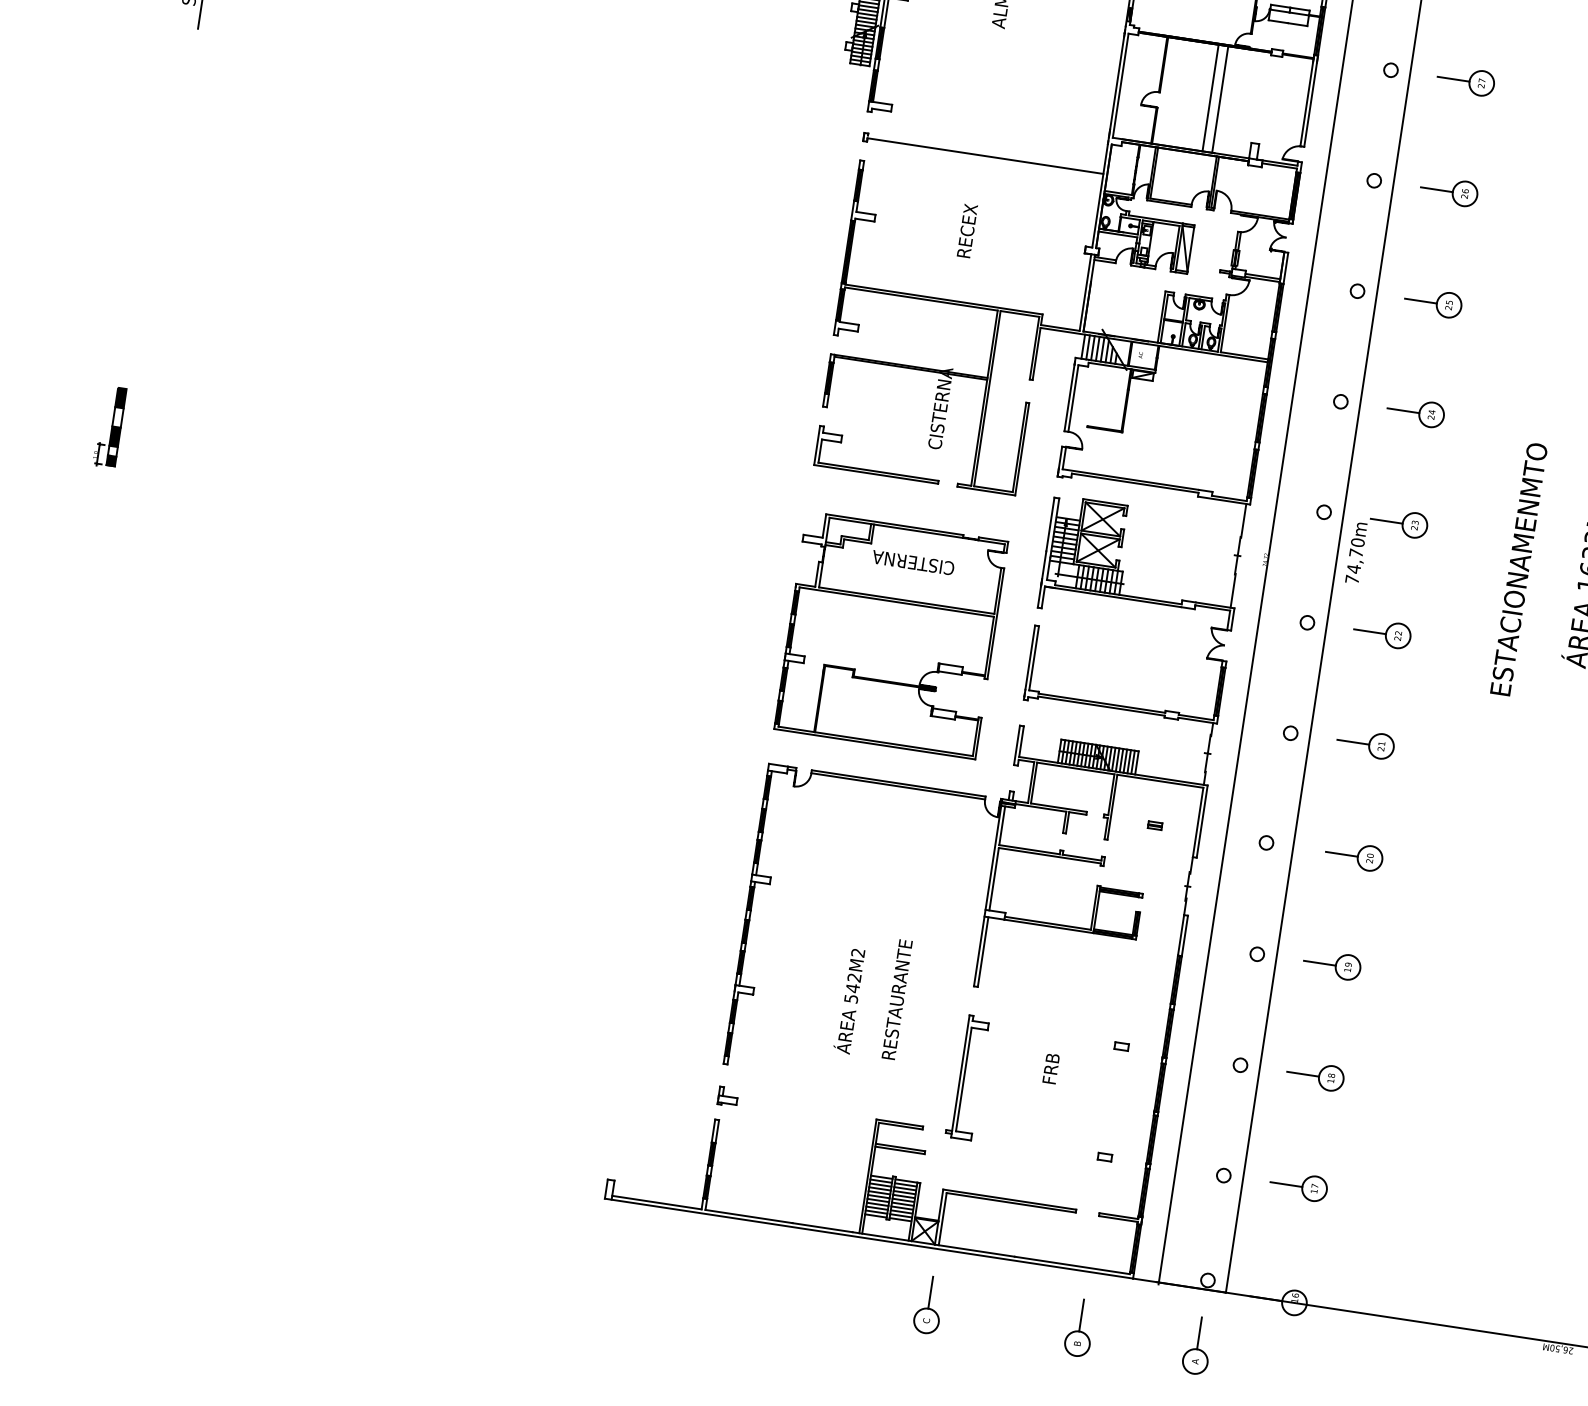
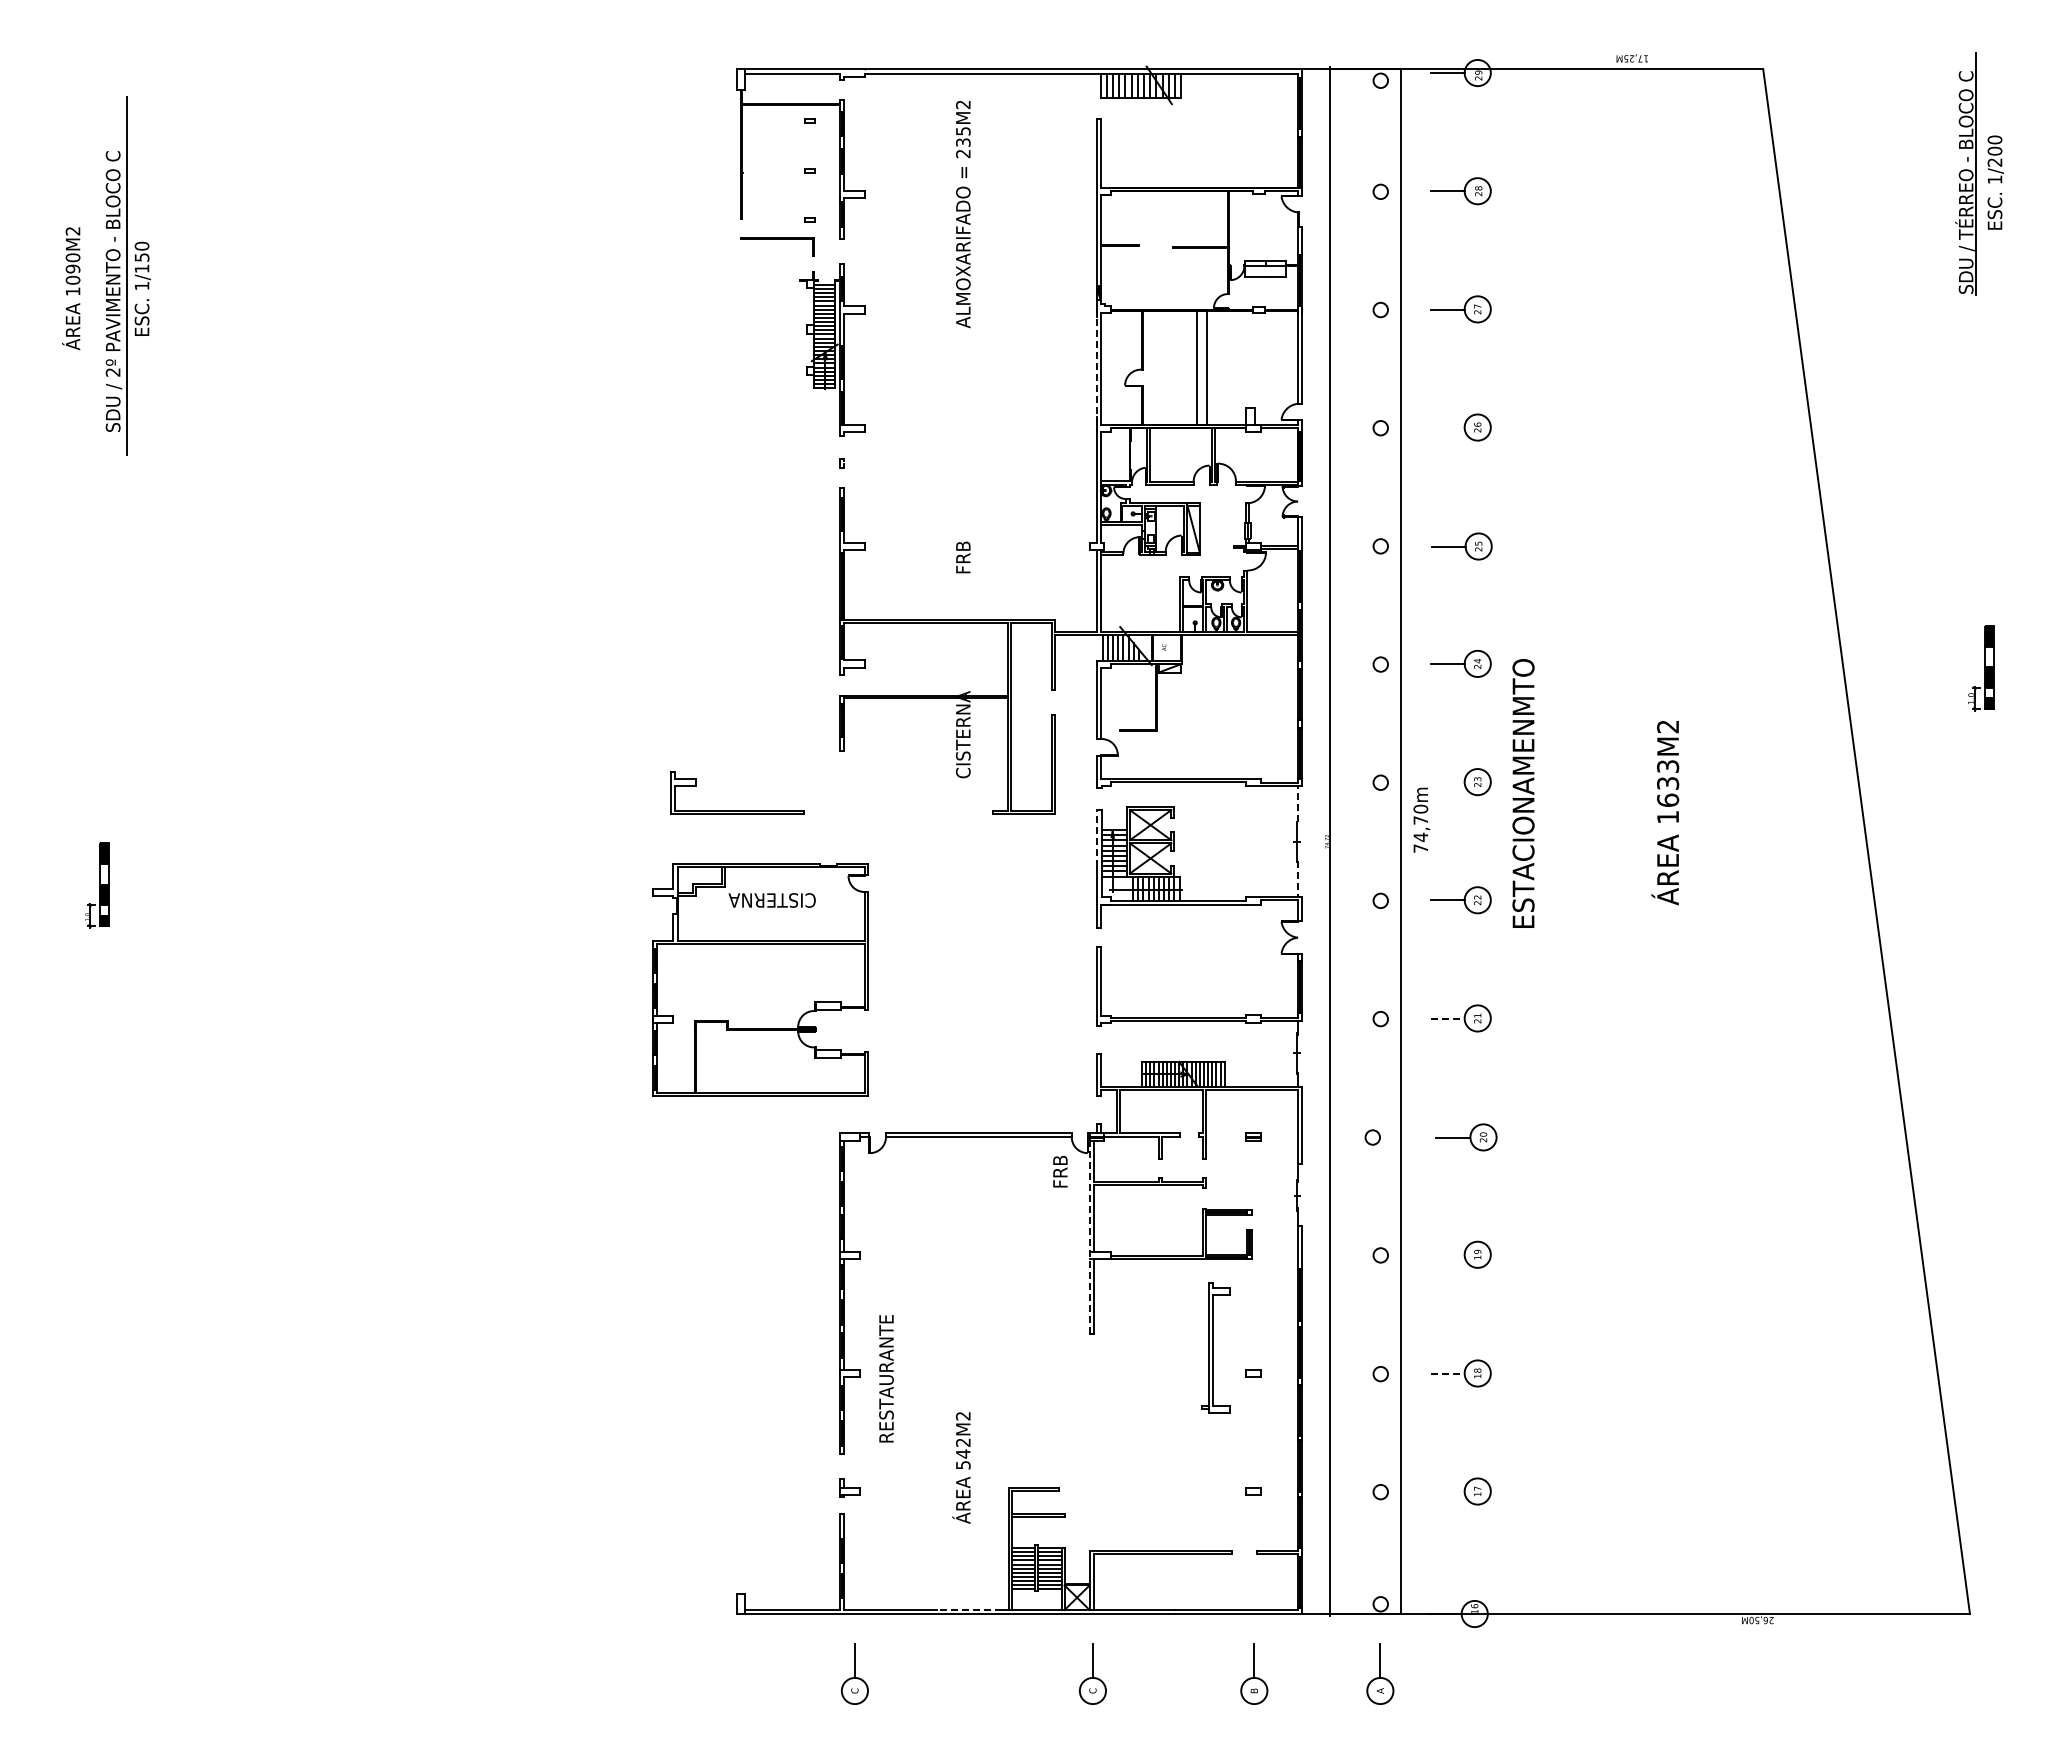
line: (1116, 84) -> (1096, 368), solid -> dashed
line: (985, 155) -> (970, 463), removed
line: (1436, 189) -> (1447, 427), removed
text: (967, 229) -> (963, 543), RECEX -> FRB
part: (876, 471) -> (737, 810), moved
line: (1244, 520) -> (1298, 803), solid -> dashed
line: (1386, 521) -> (1447, 782), removed
line: (1050, 524) -> (1096, 838), solid -> dashed
text: (1518, 569) -> (1523, 793), moved
line: (1233, 591) -> (1298, 879), solid -> dashed
part: (891, 635) -> (760, 979), moved
line: (1354, 742) -> (1448, 1018), solid -> dashed
line: (987, 896) -> (1089, 1237), solid -> dashed
line: (1319, 962) -> (1447, 1254), removed
text: (897, 999) -> (886, 1378), moved
text: (849, 1000) -> (961, 1467), moved
text: (1051, 1068) -> (1060, 1171), moved
line: (1303, 1074) -> (1448, 1373), solid -> dashed
part: (966, 1076) -> (1215, 1347), moved
line: (1286, 1184) -> (1447, 1491), removed
line: (821, 1227) -> (968, 1609), solid -> dashed
part: (706, 1270) -> (854, 1673), added

